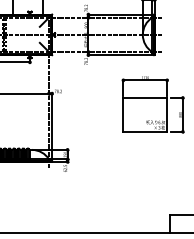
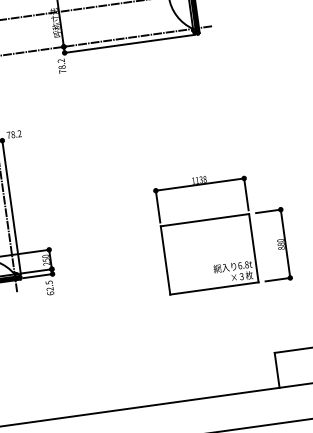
part: (152, 104) -> (221, 231), moved

